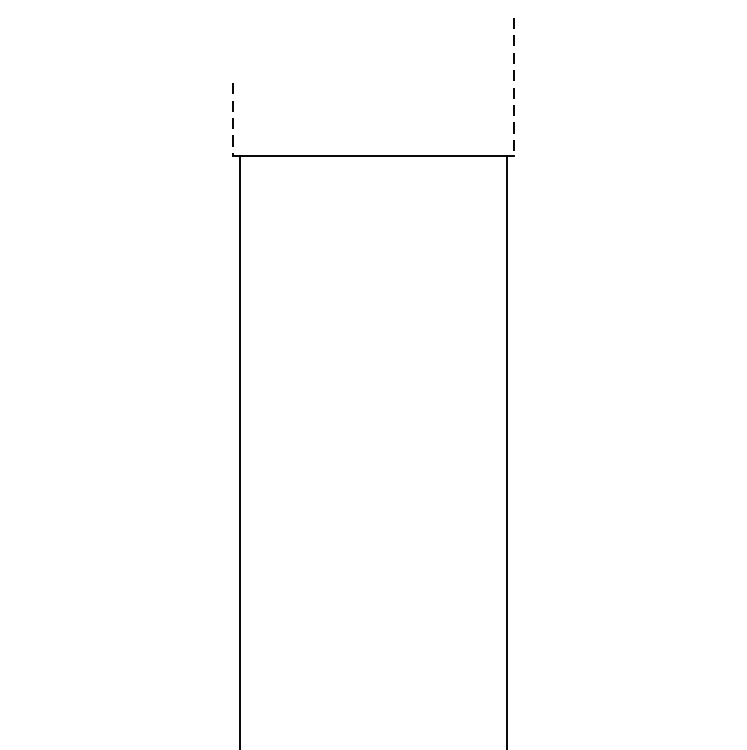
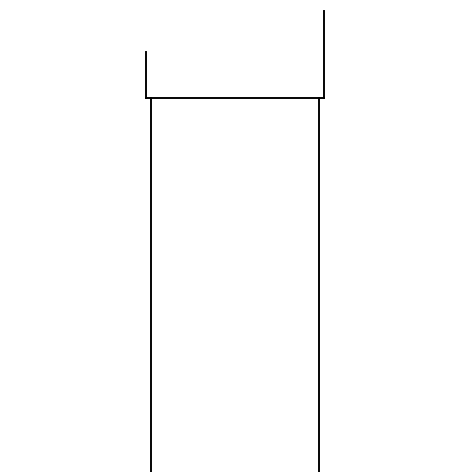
line: (514, 86) -> (323, 54), dashed -> solid
line: (232, 120) -> (146, 75), dashed -> solid

